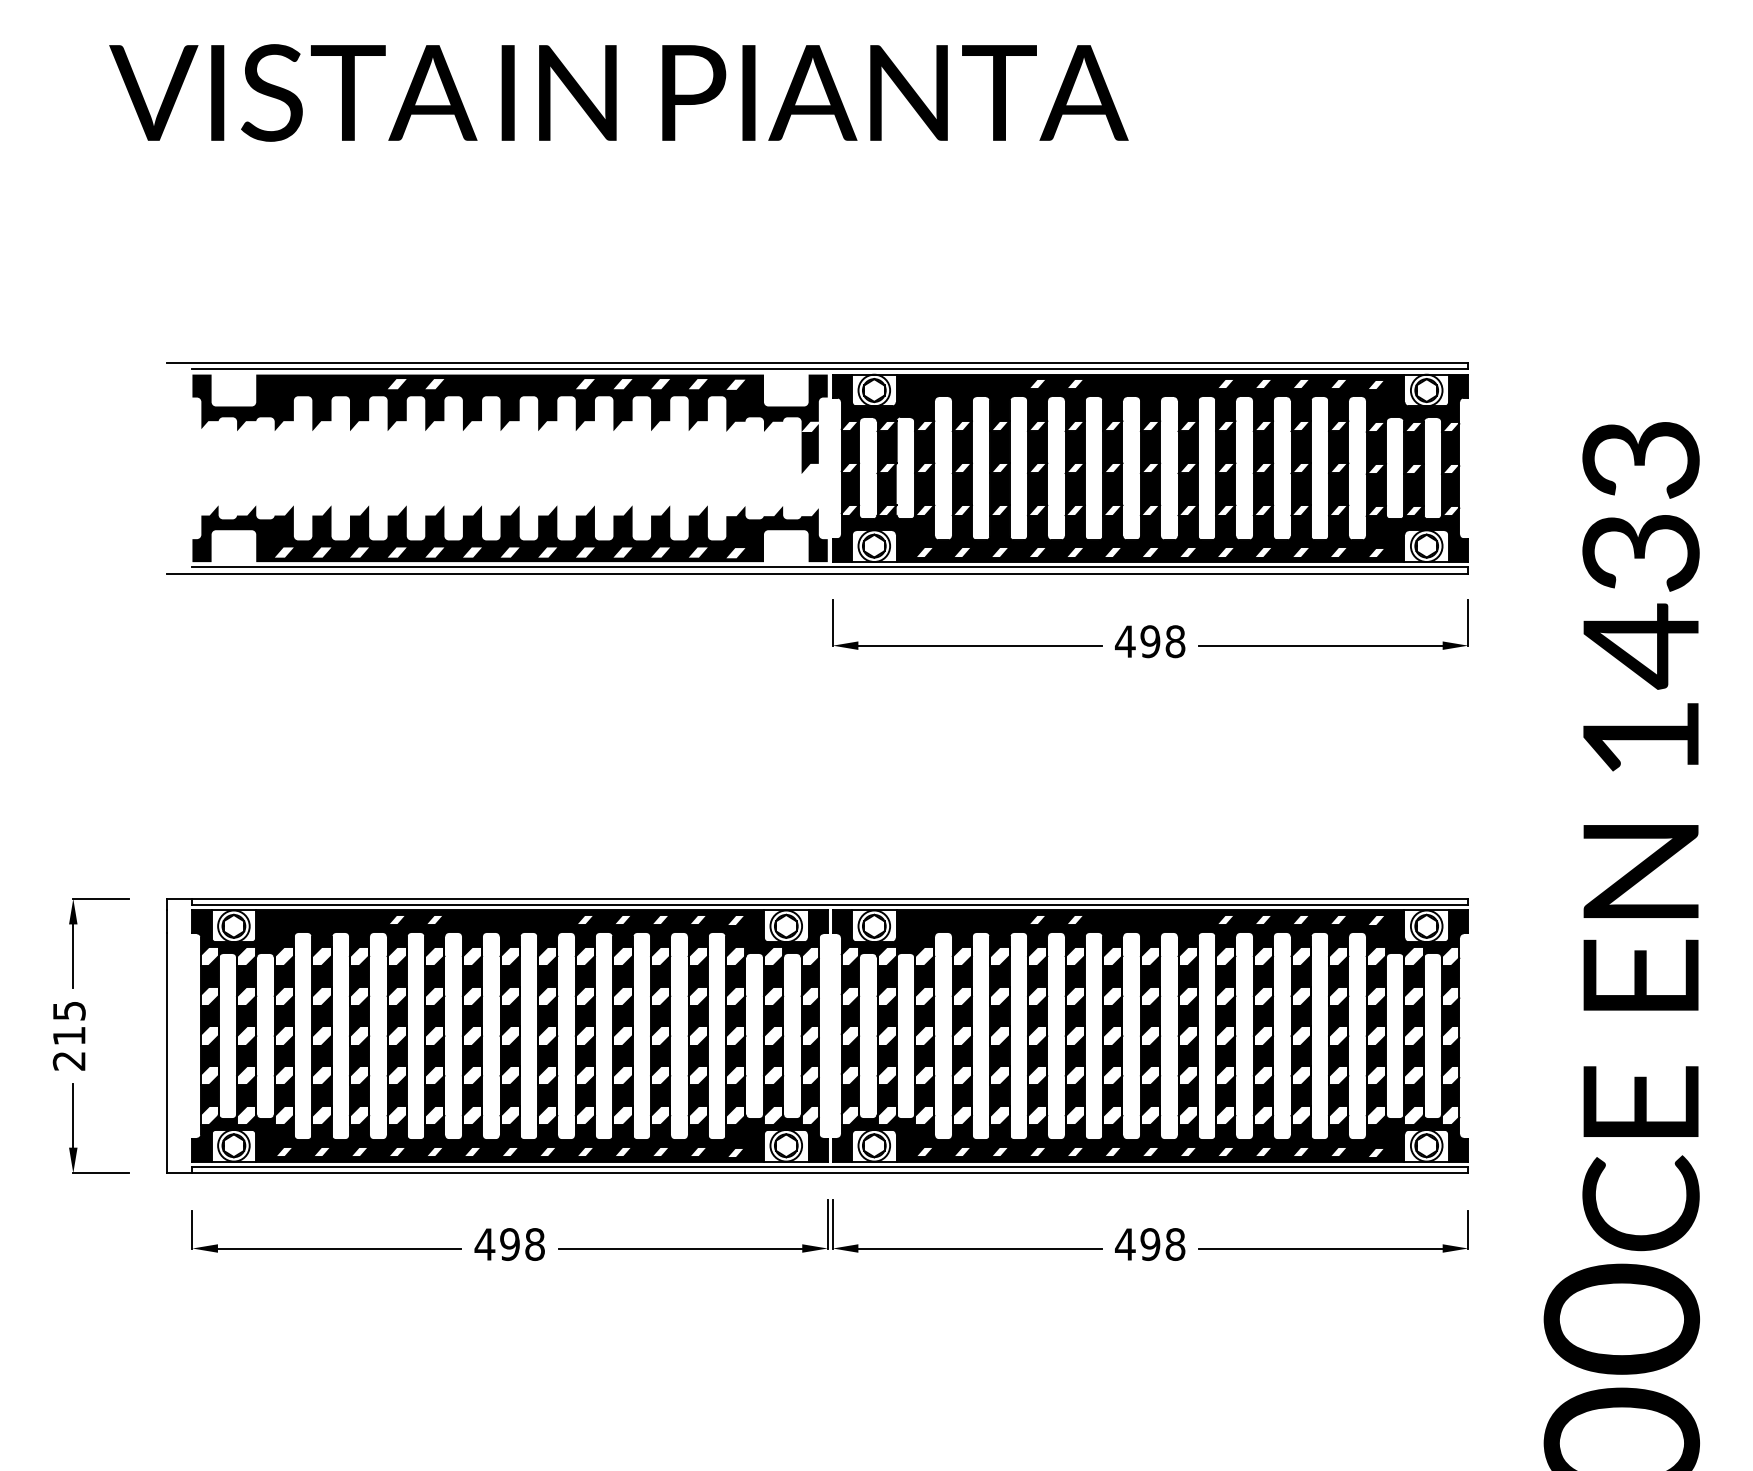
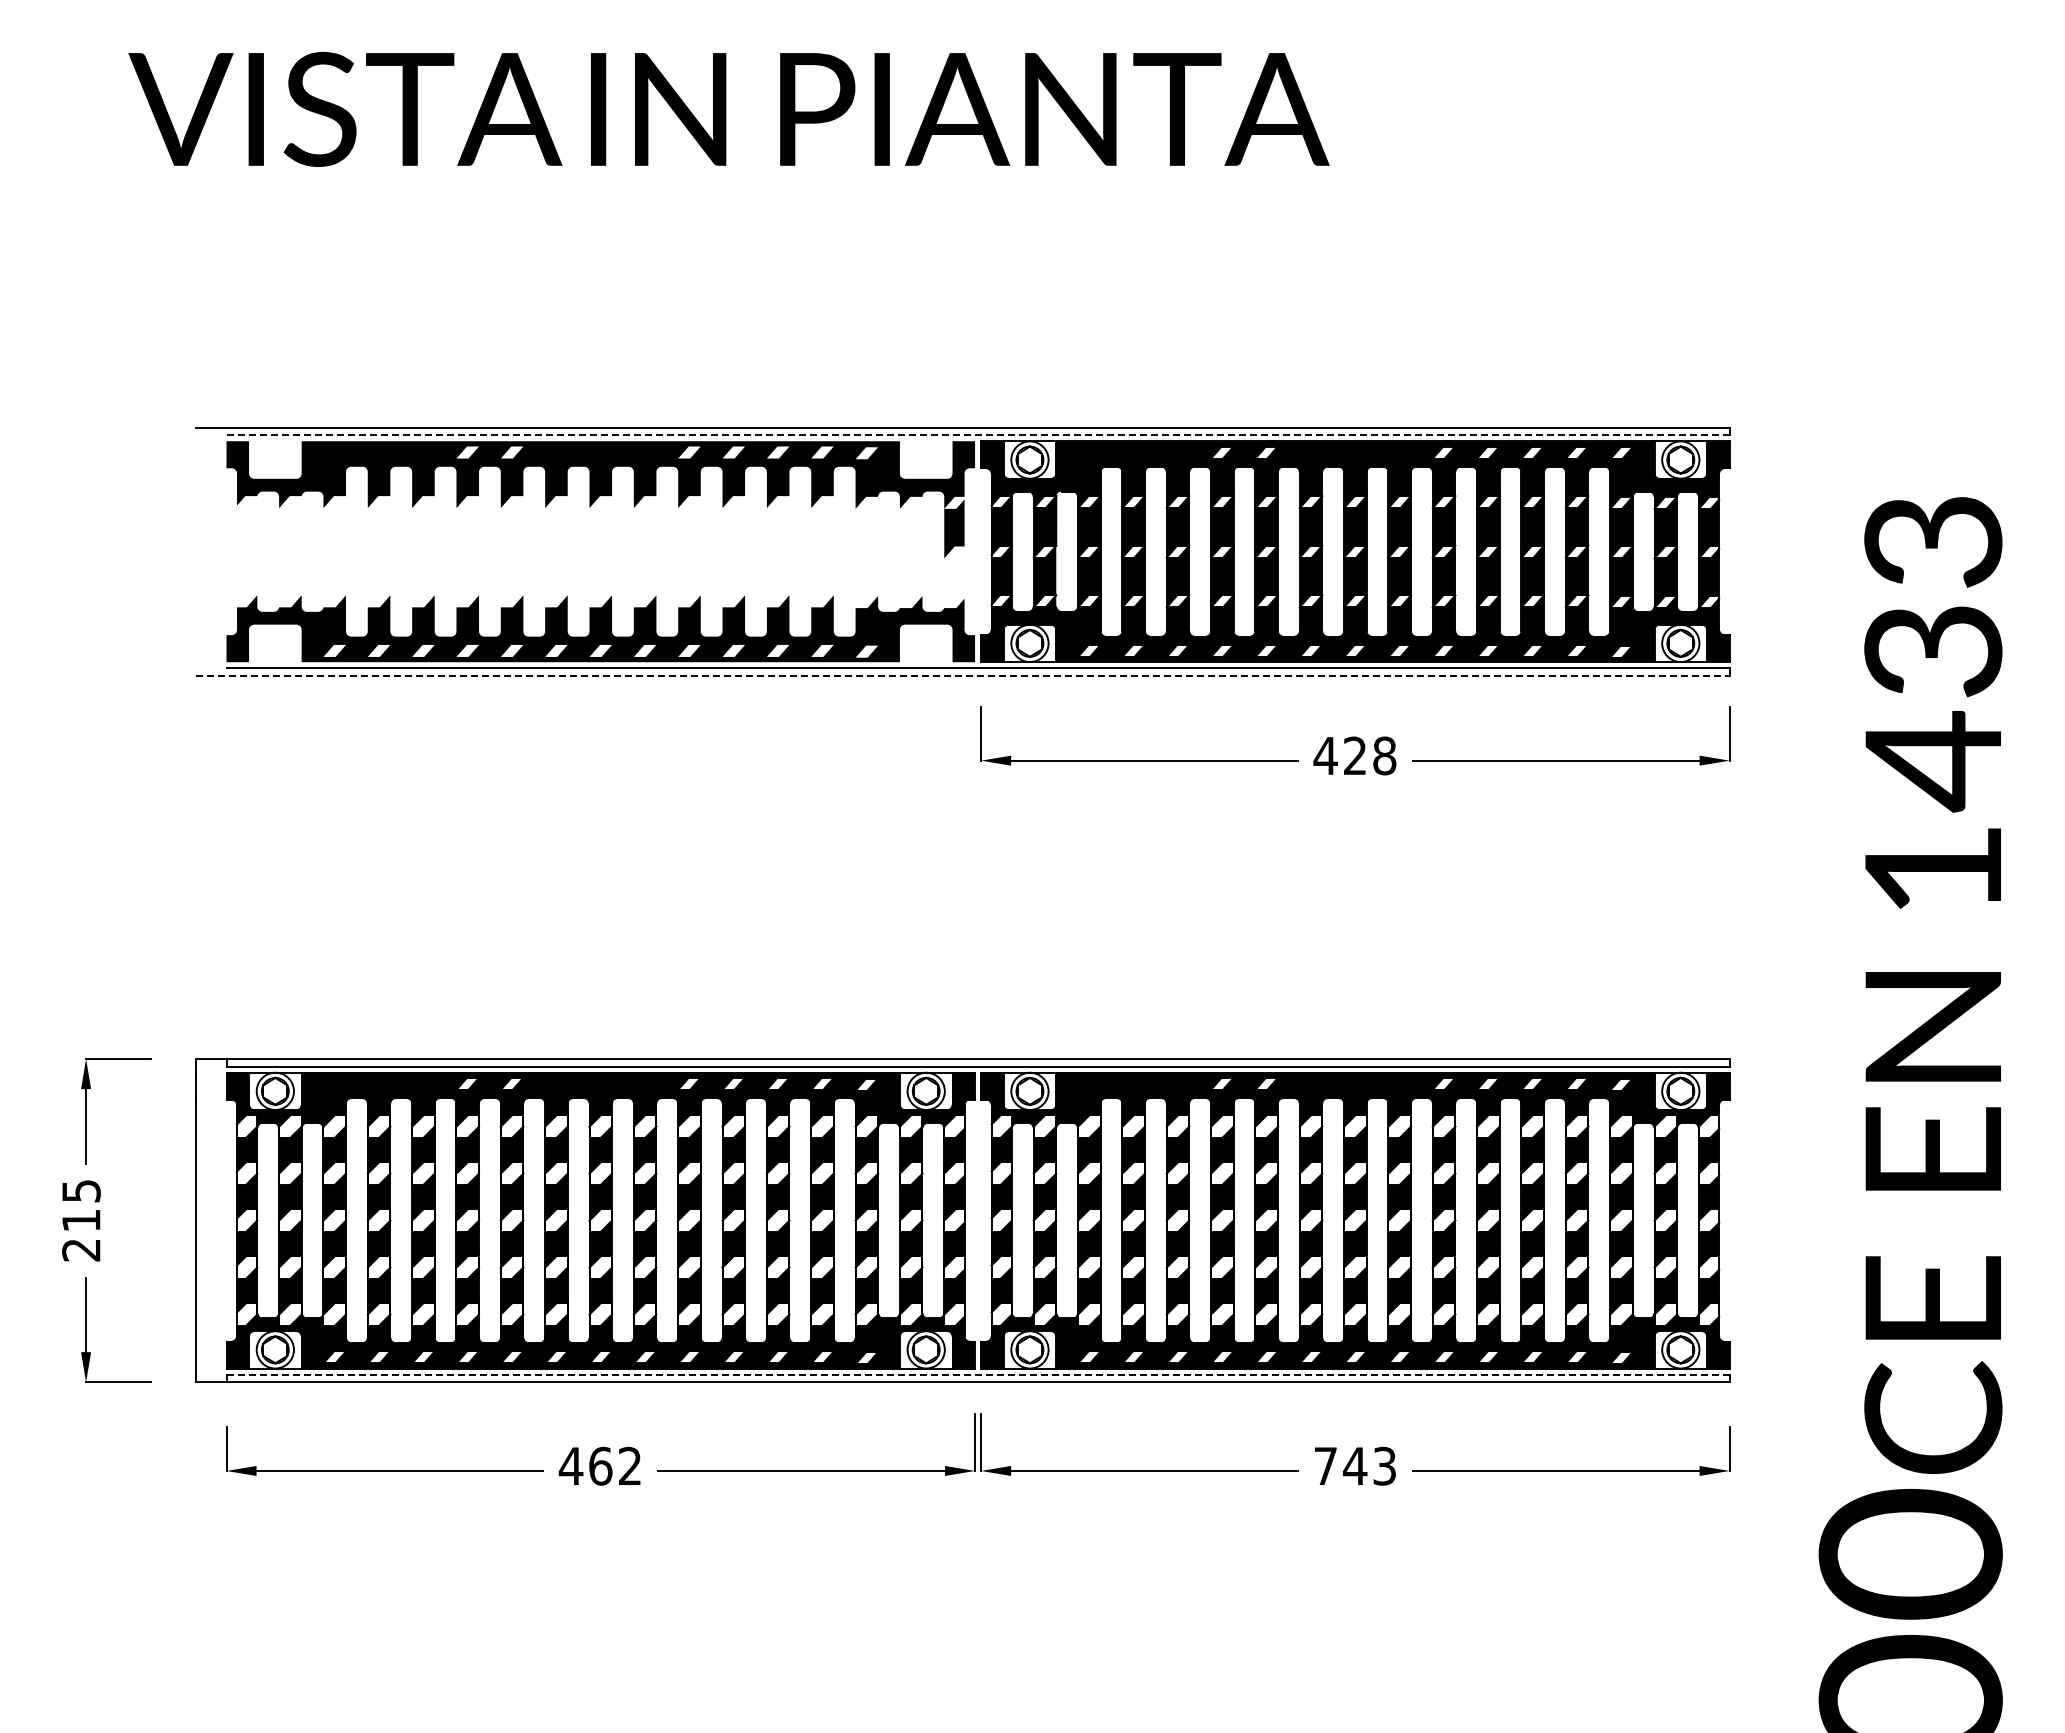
line: (830, 369) -> (978, 435), solid -> dashed
line: (817, 573) -> (963, 675), solid -> dashed
text: (1149, 641) -> (1354, 755), 498 -> 428
line: (830, 1166) -> (978, 1374), solid -> dashed
text: (522, 1243) -> (615, 1465), 498 -> 462
text: (1149, 1243) -> (1354, 1465), 498 -> 743

